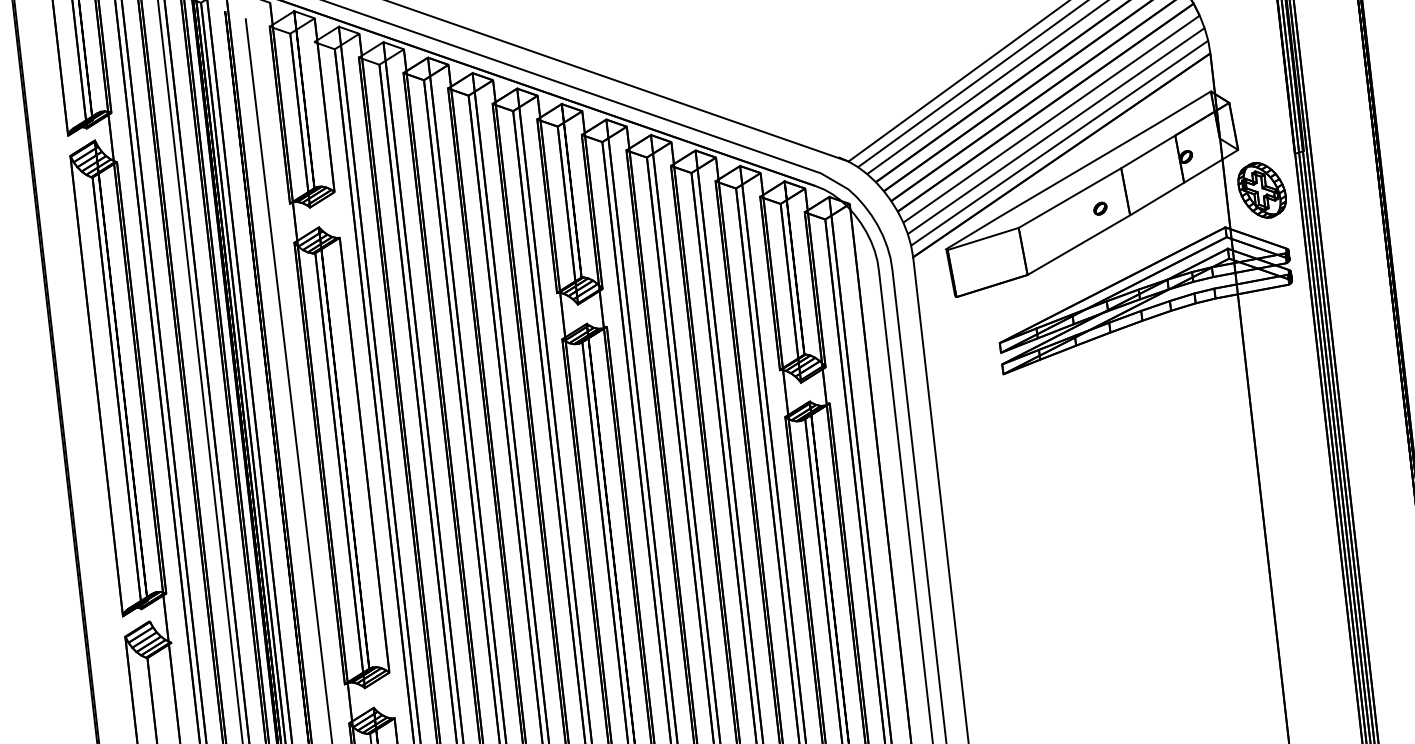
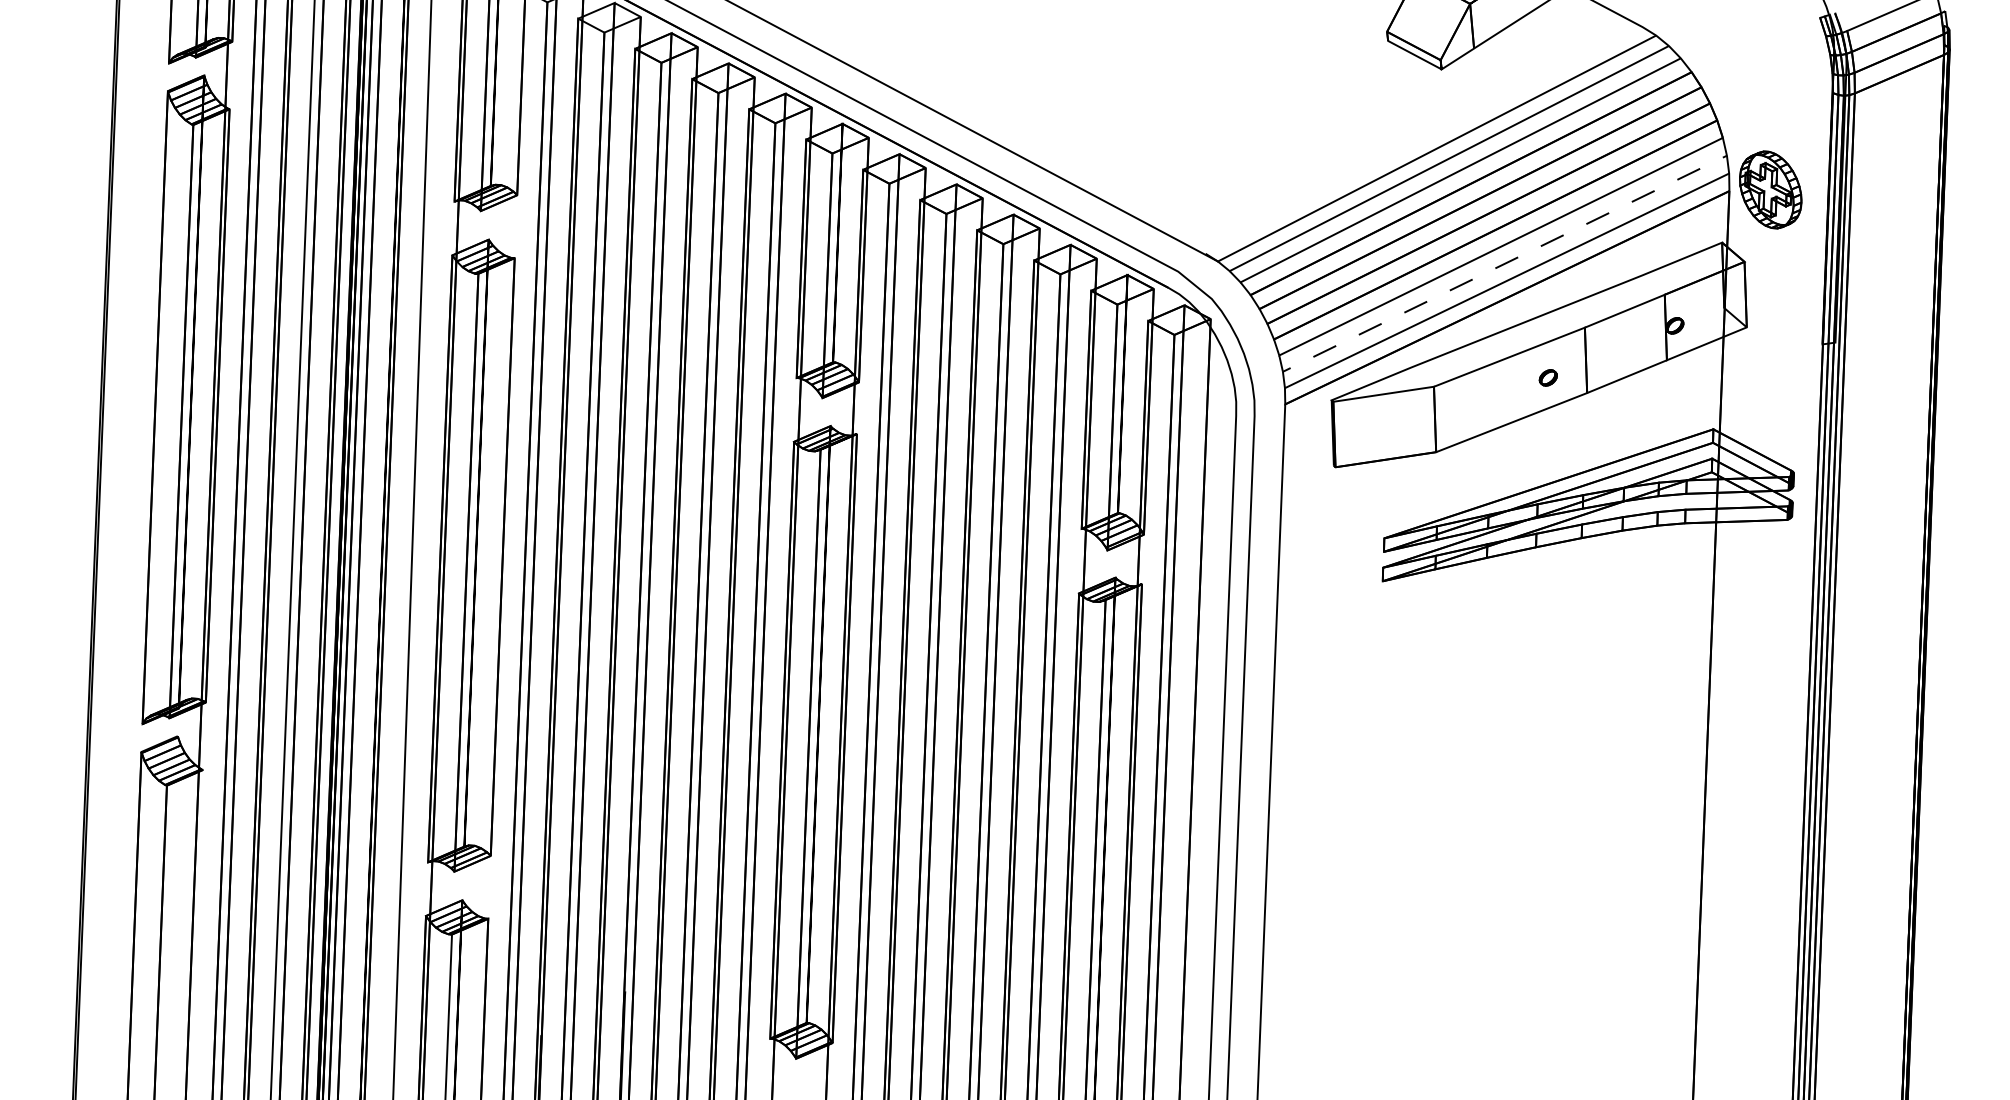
line: (1050, 134) -> (1496, 267), solid -> dashed
part: (1261, 190) -> (1770, 189), moved

